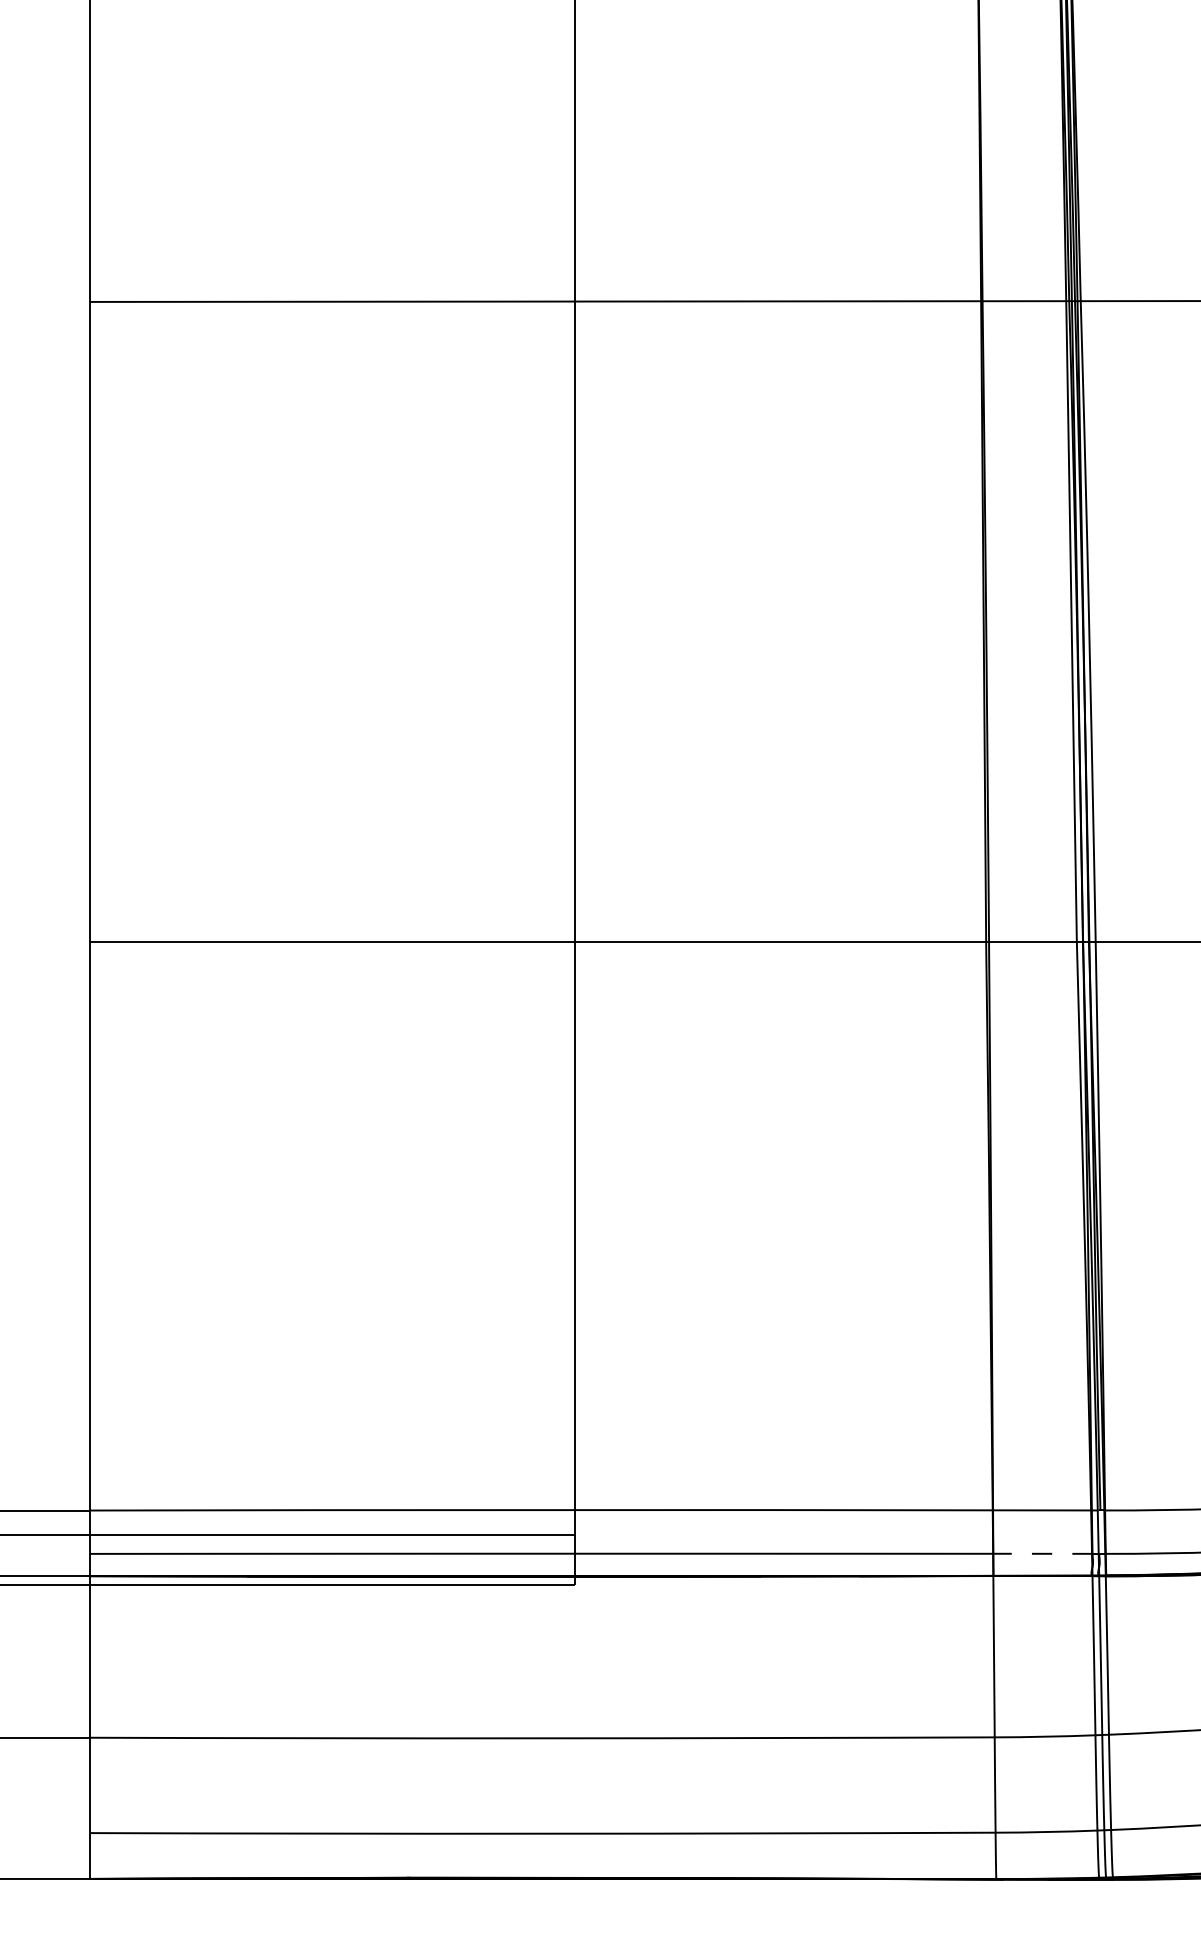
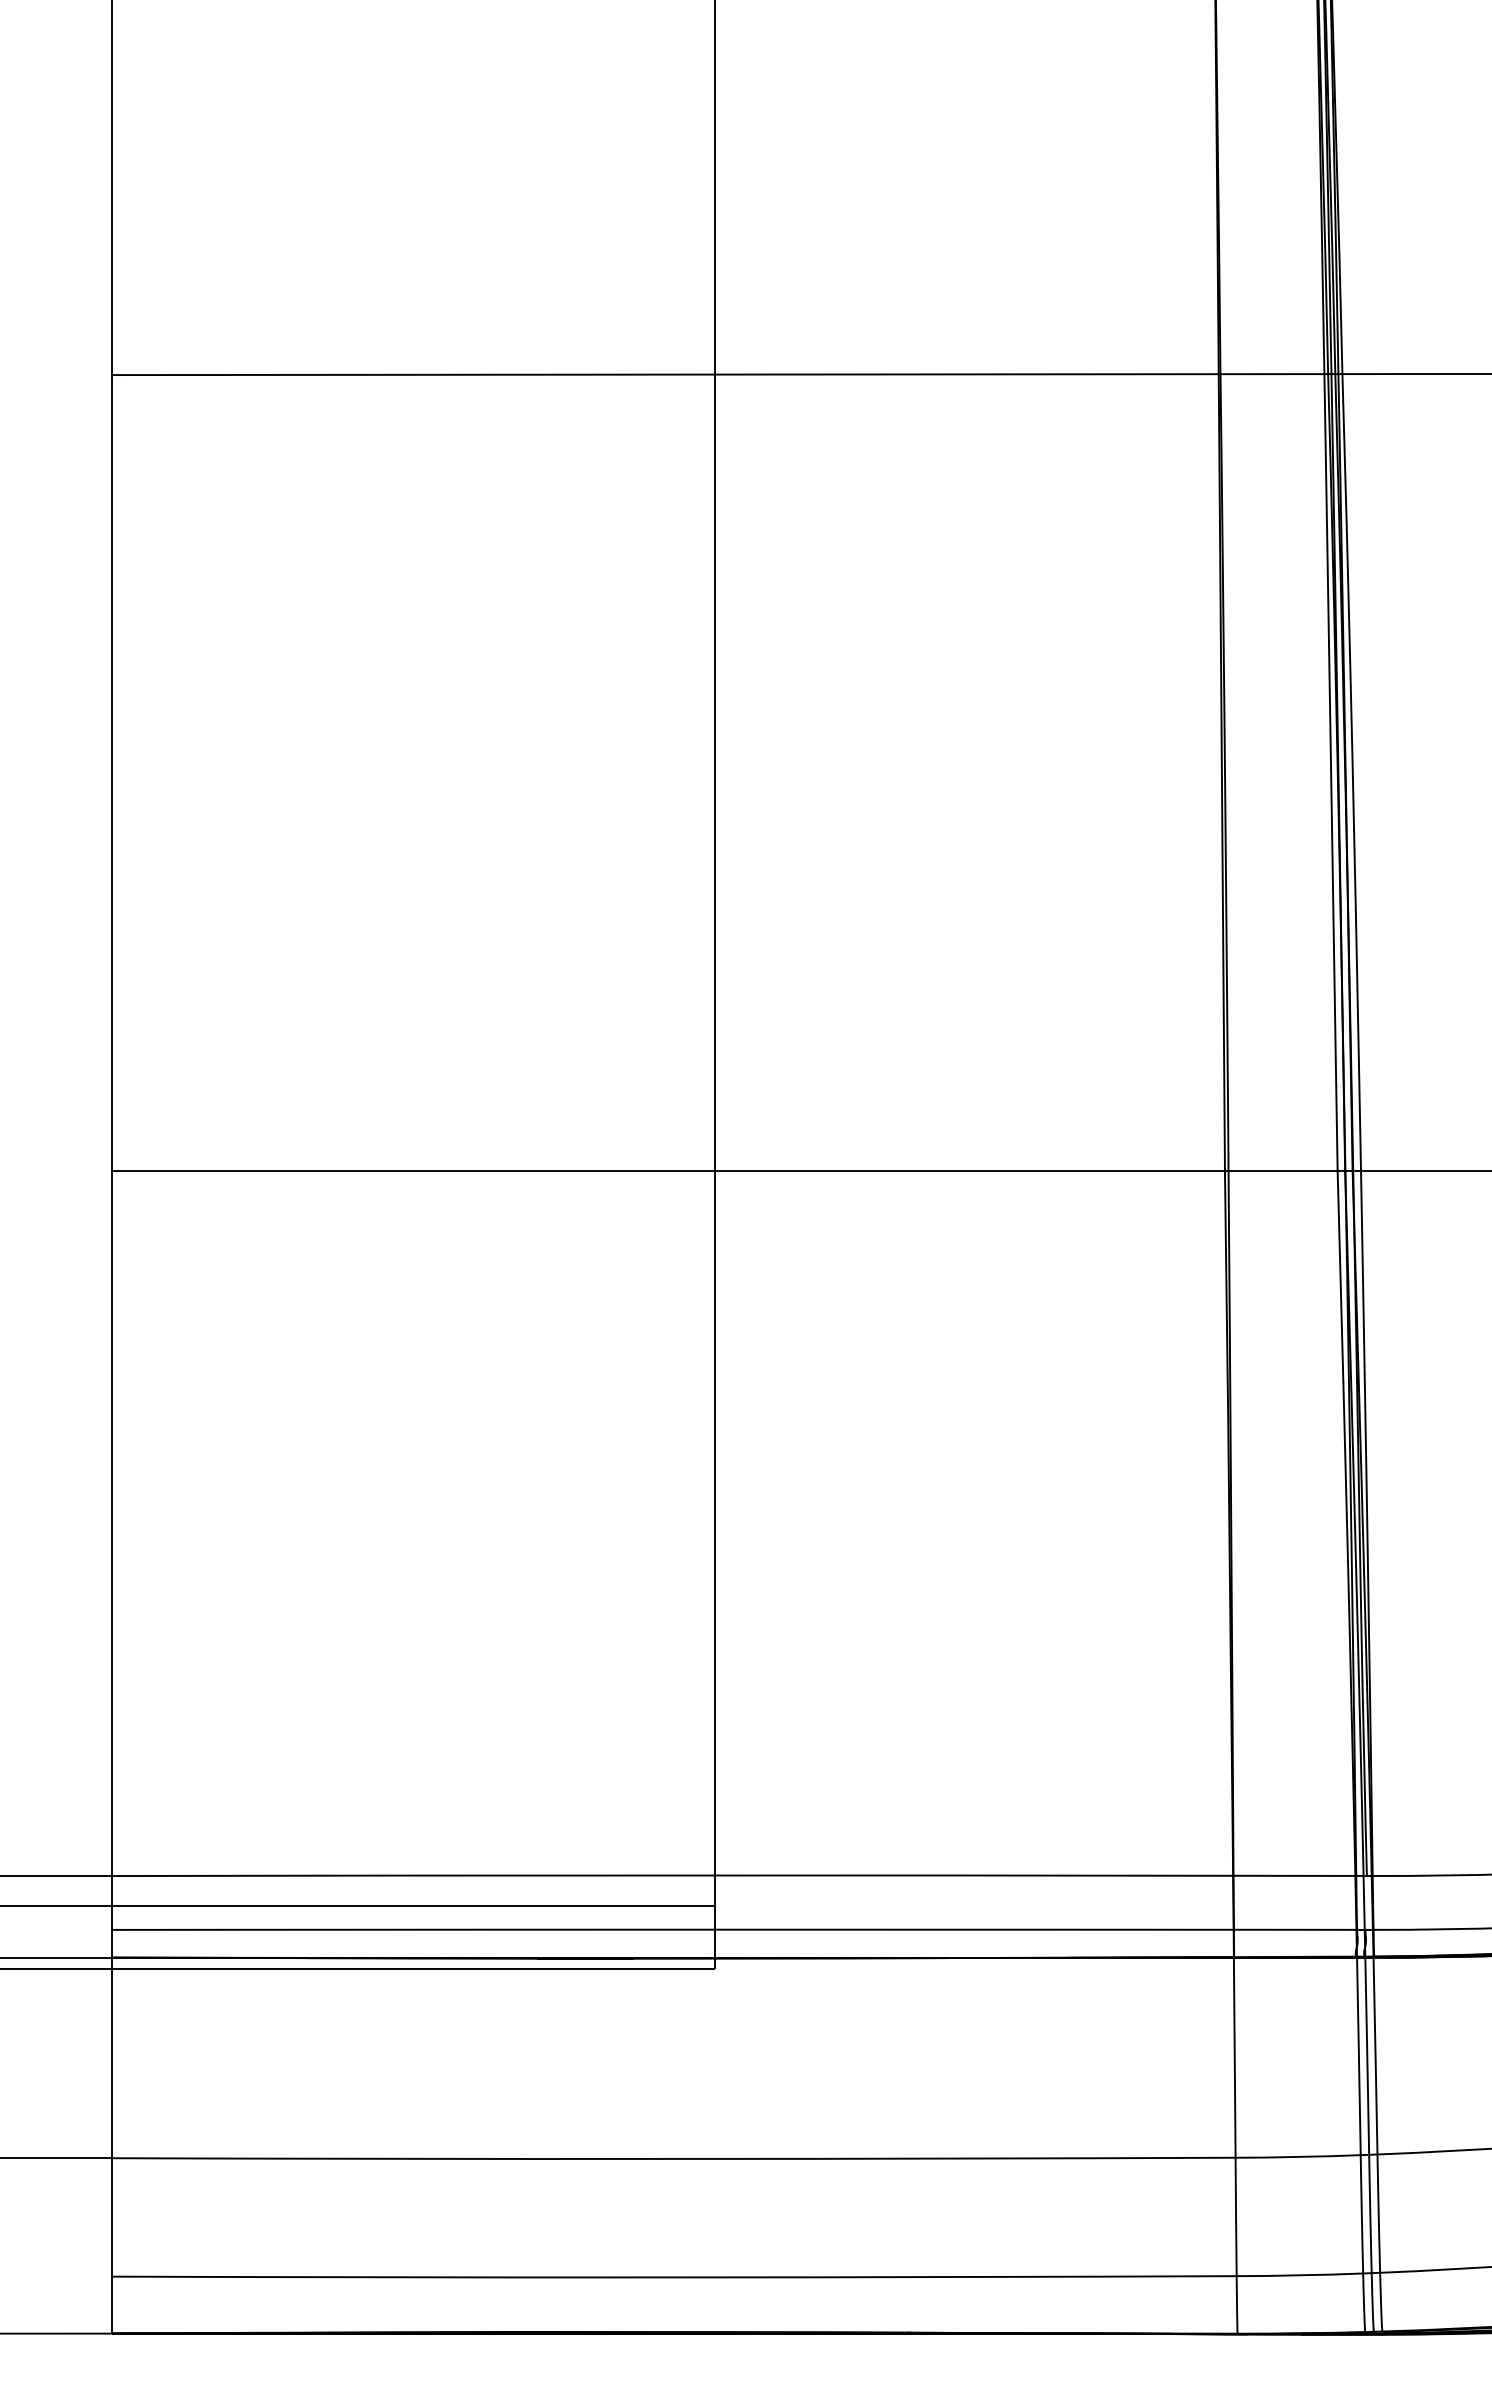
line: (1042, 1553) -> (1295, 1929), dashed -> solid

